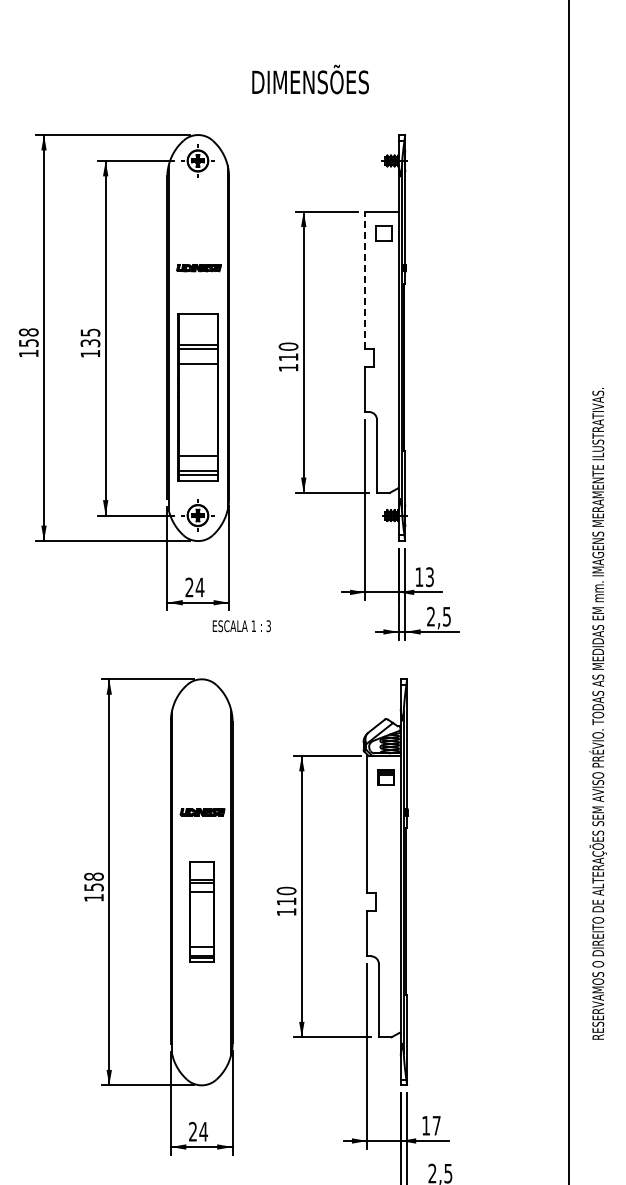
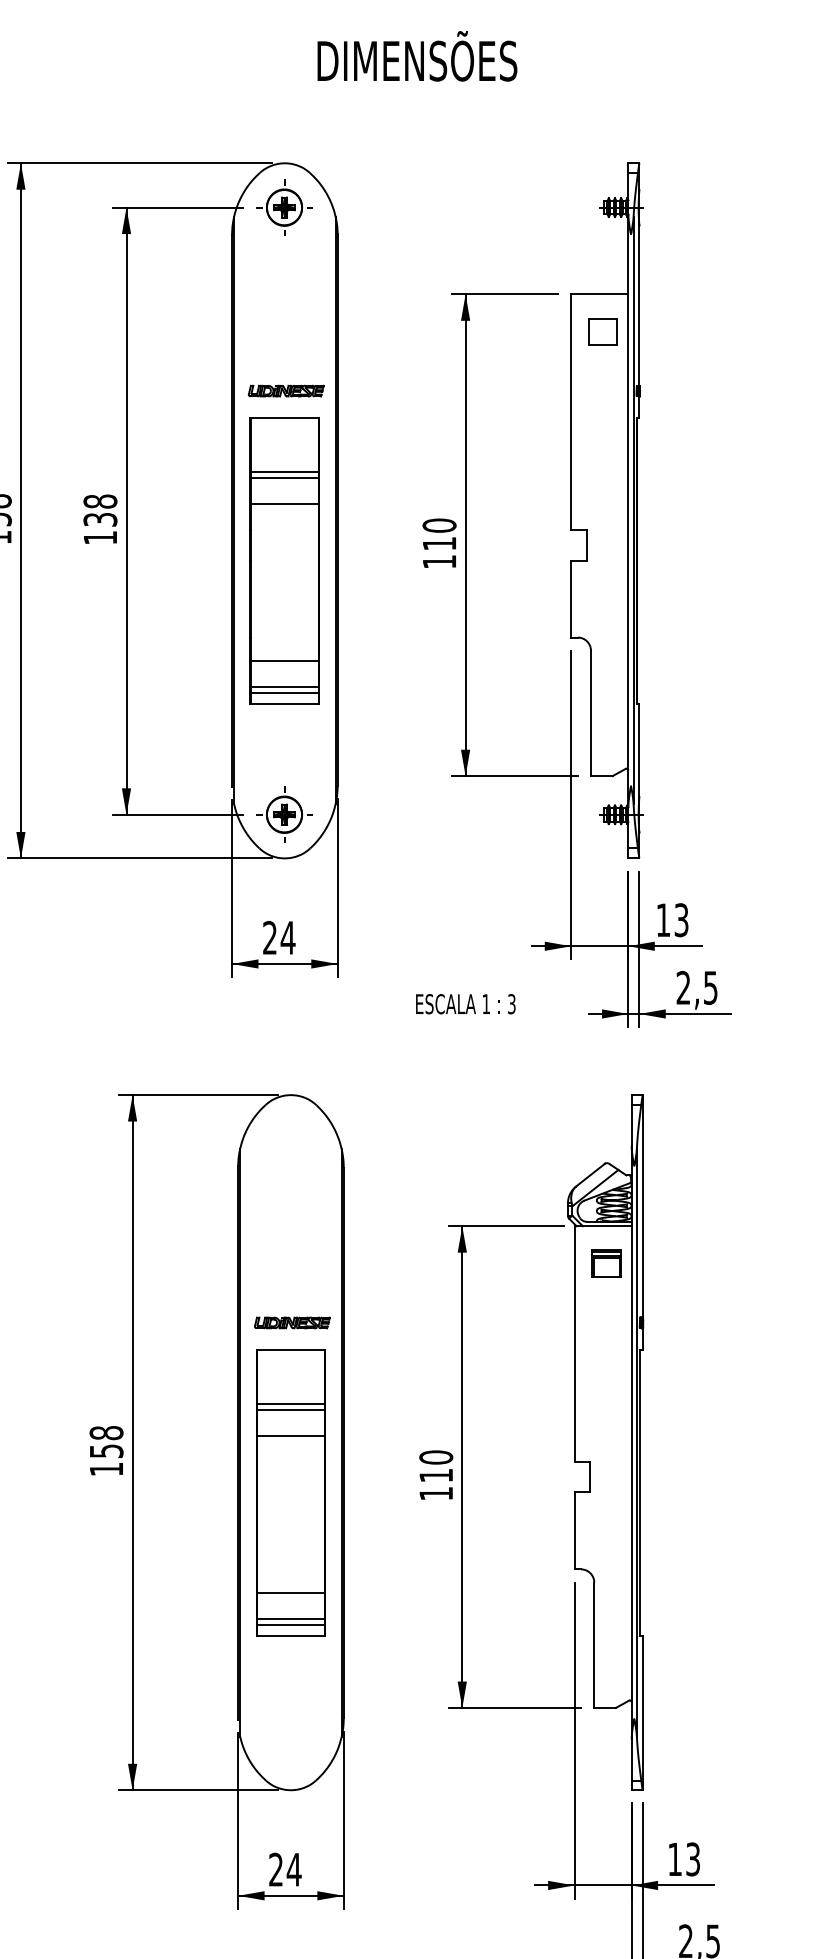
text: (310, 79) -> (417, 56), moved
line: (365, 280) -> (571, 412), dashed -> solid
text: (90, 332) -> (100, 501), 135 -> 138
part: (197, 397) -> (283, 561), moved
text: (241, 626) -> (465, 1004), moved
part: (201, 911) -> (290, 1492), size x1.67
text: (436, 1125) -> (692, 1858), 17 -> 13

